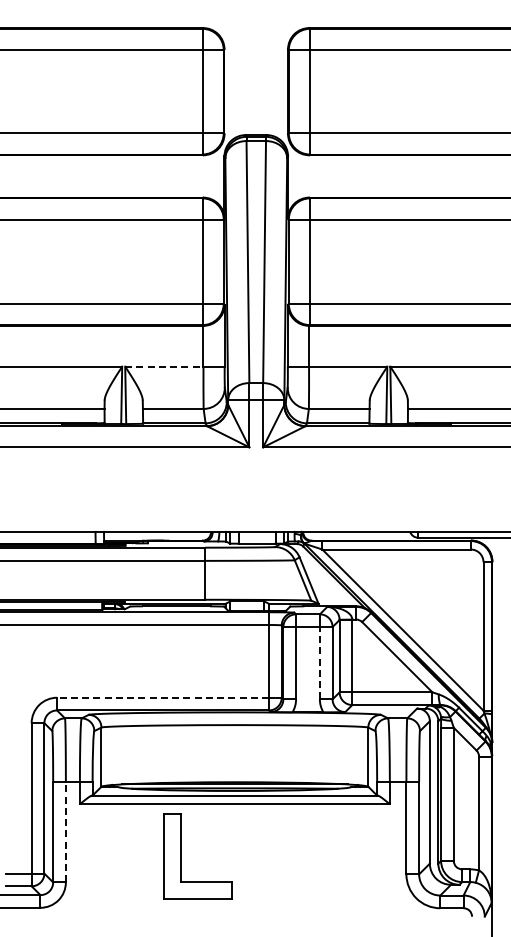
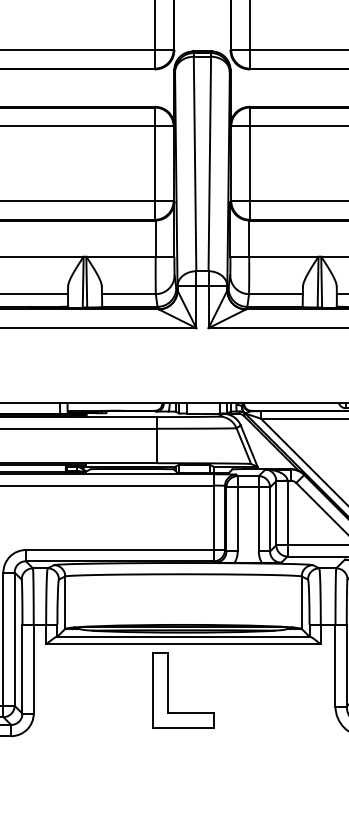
line: (164, 366) -> (121, 256), dashed -> solid
line: (319, 662) -> (258, 518), dashed -> solid
line: (163, 697) -> (120, 549), dashed -> solid
line: (65, 831) -> (33, 668), dashed -> solid
part: (181, 856) -> (168, 690), moved

